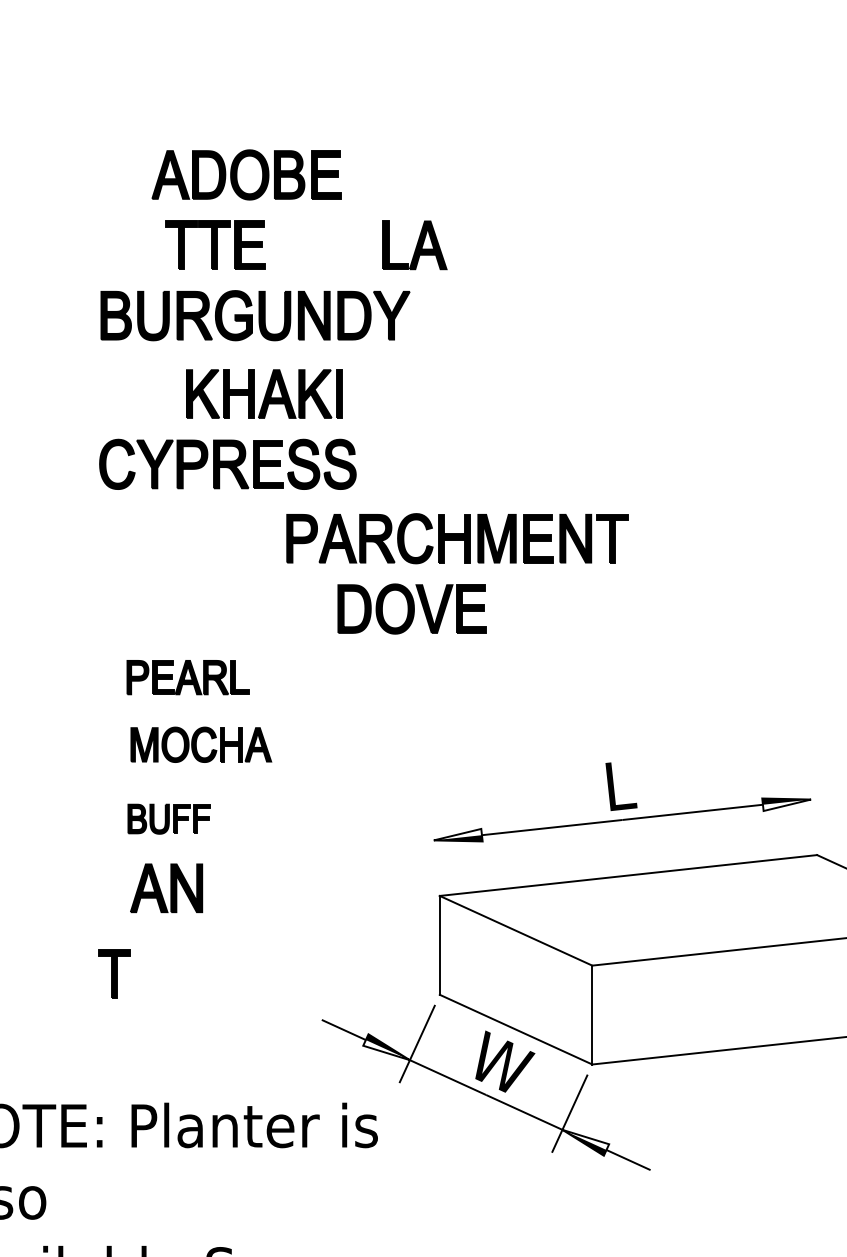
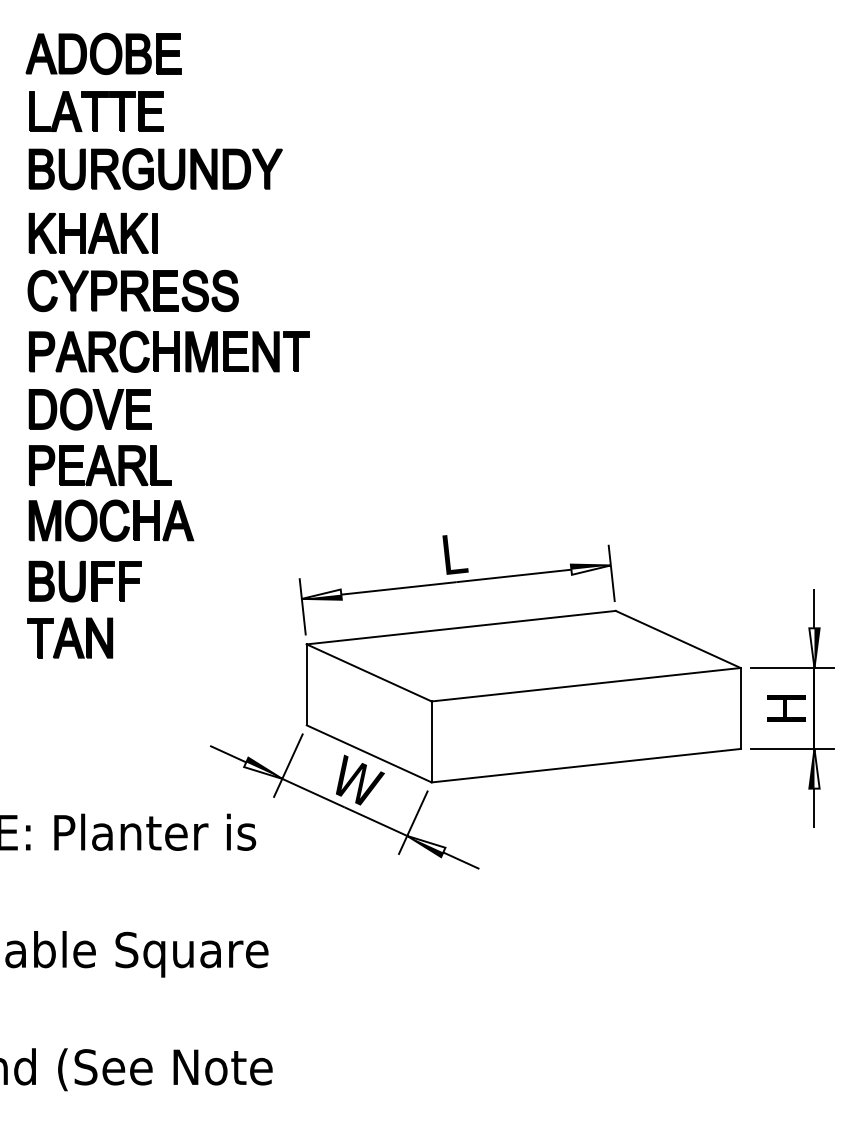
part: (246, 174) -> (103, 53), moved
part: (415, 245) -> (55, 111), moved
part: (263, 394) -> (92, 233), moved
part: (457, 538) -> (169, 351), moved
part: (411, 609) -> (89, 409), moved
part: (187, 677) -> (100, 465), size x1.43
part: (201, 744) -> (111, 520), size x1.43
line: (811, 809) -> (611, 573), added
part: (168, 819) -> (84, 581), size x1.67
line: (434, 849) -> (302, 606), added
part: (114, 974) -> (40, 638), moved

